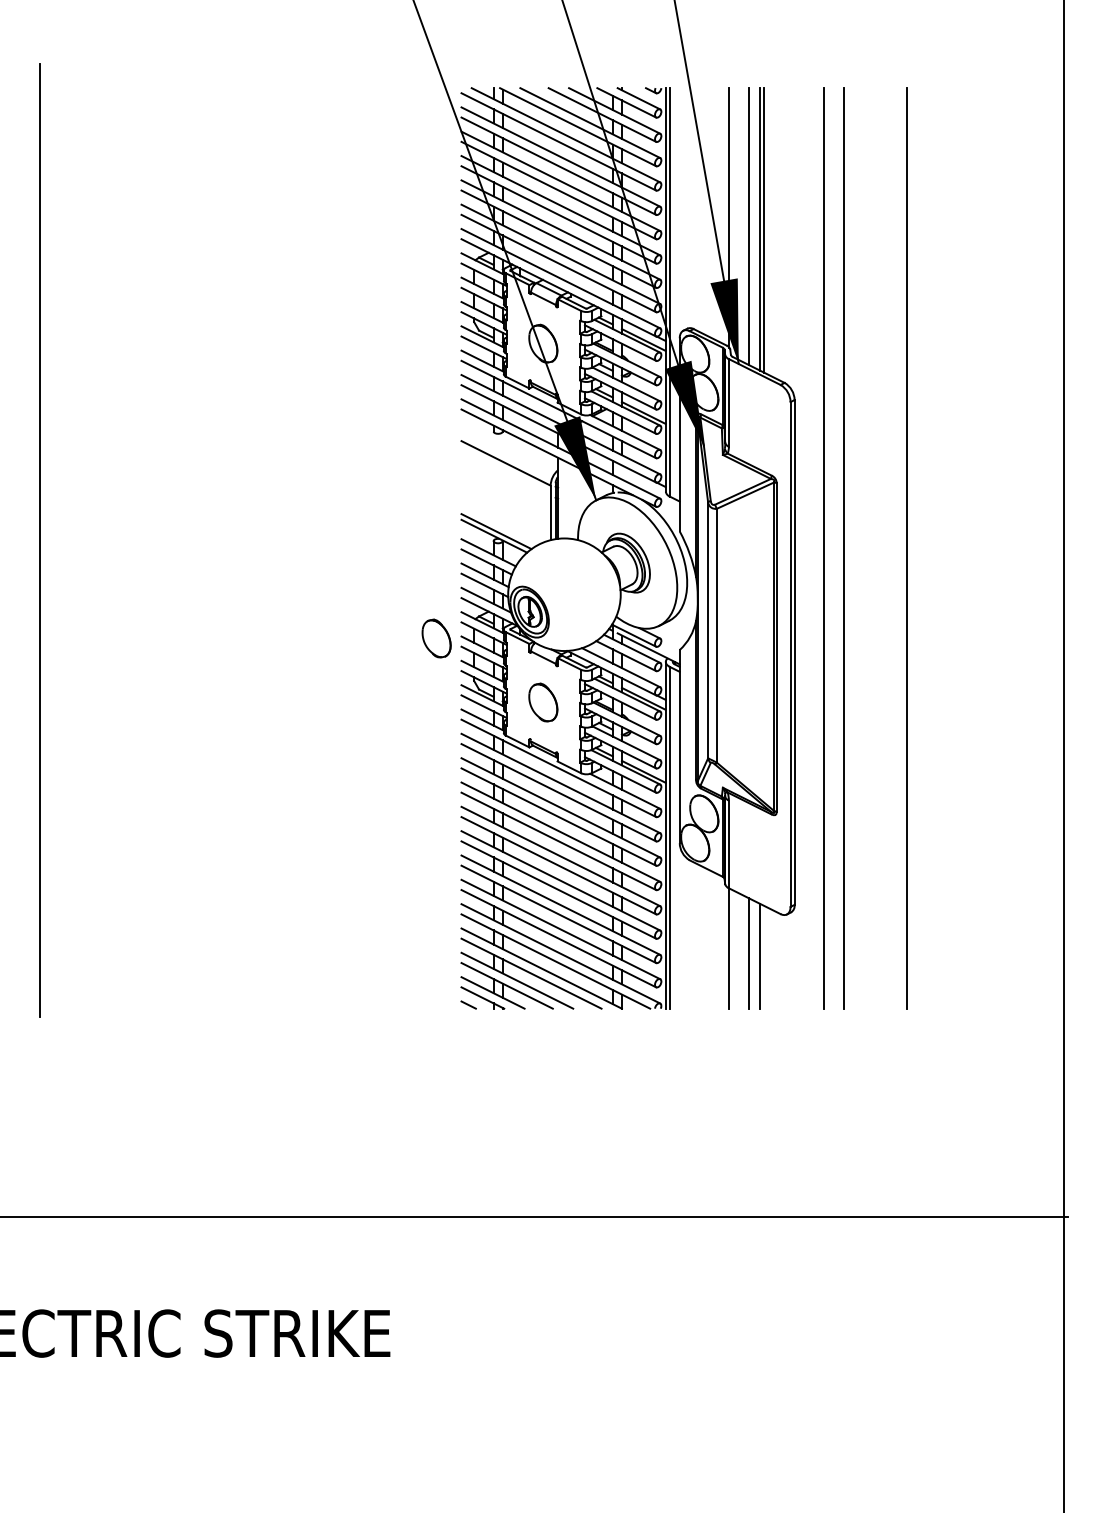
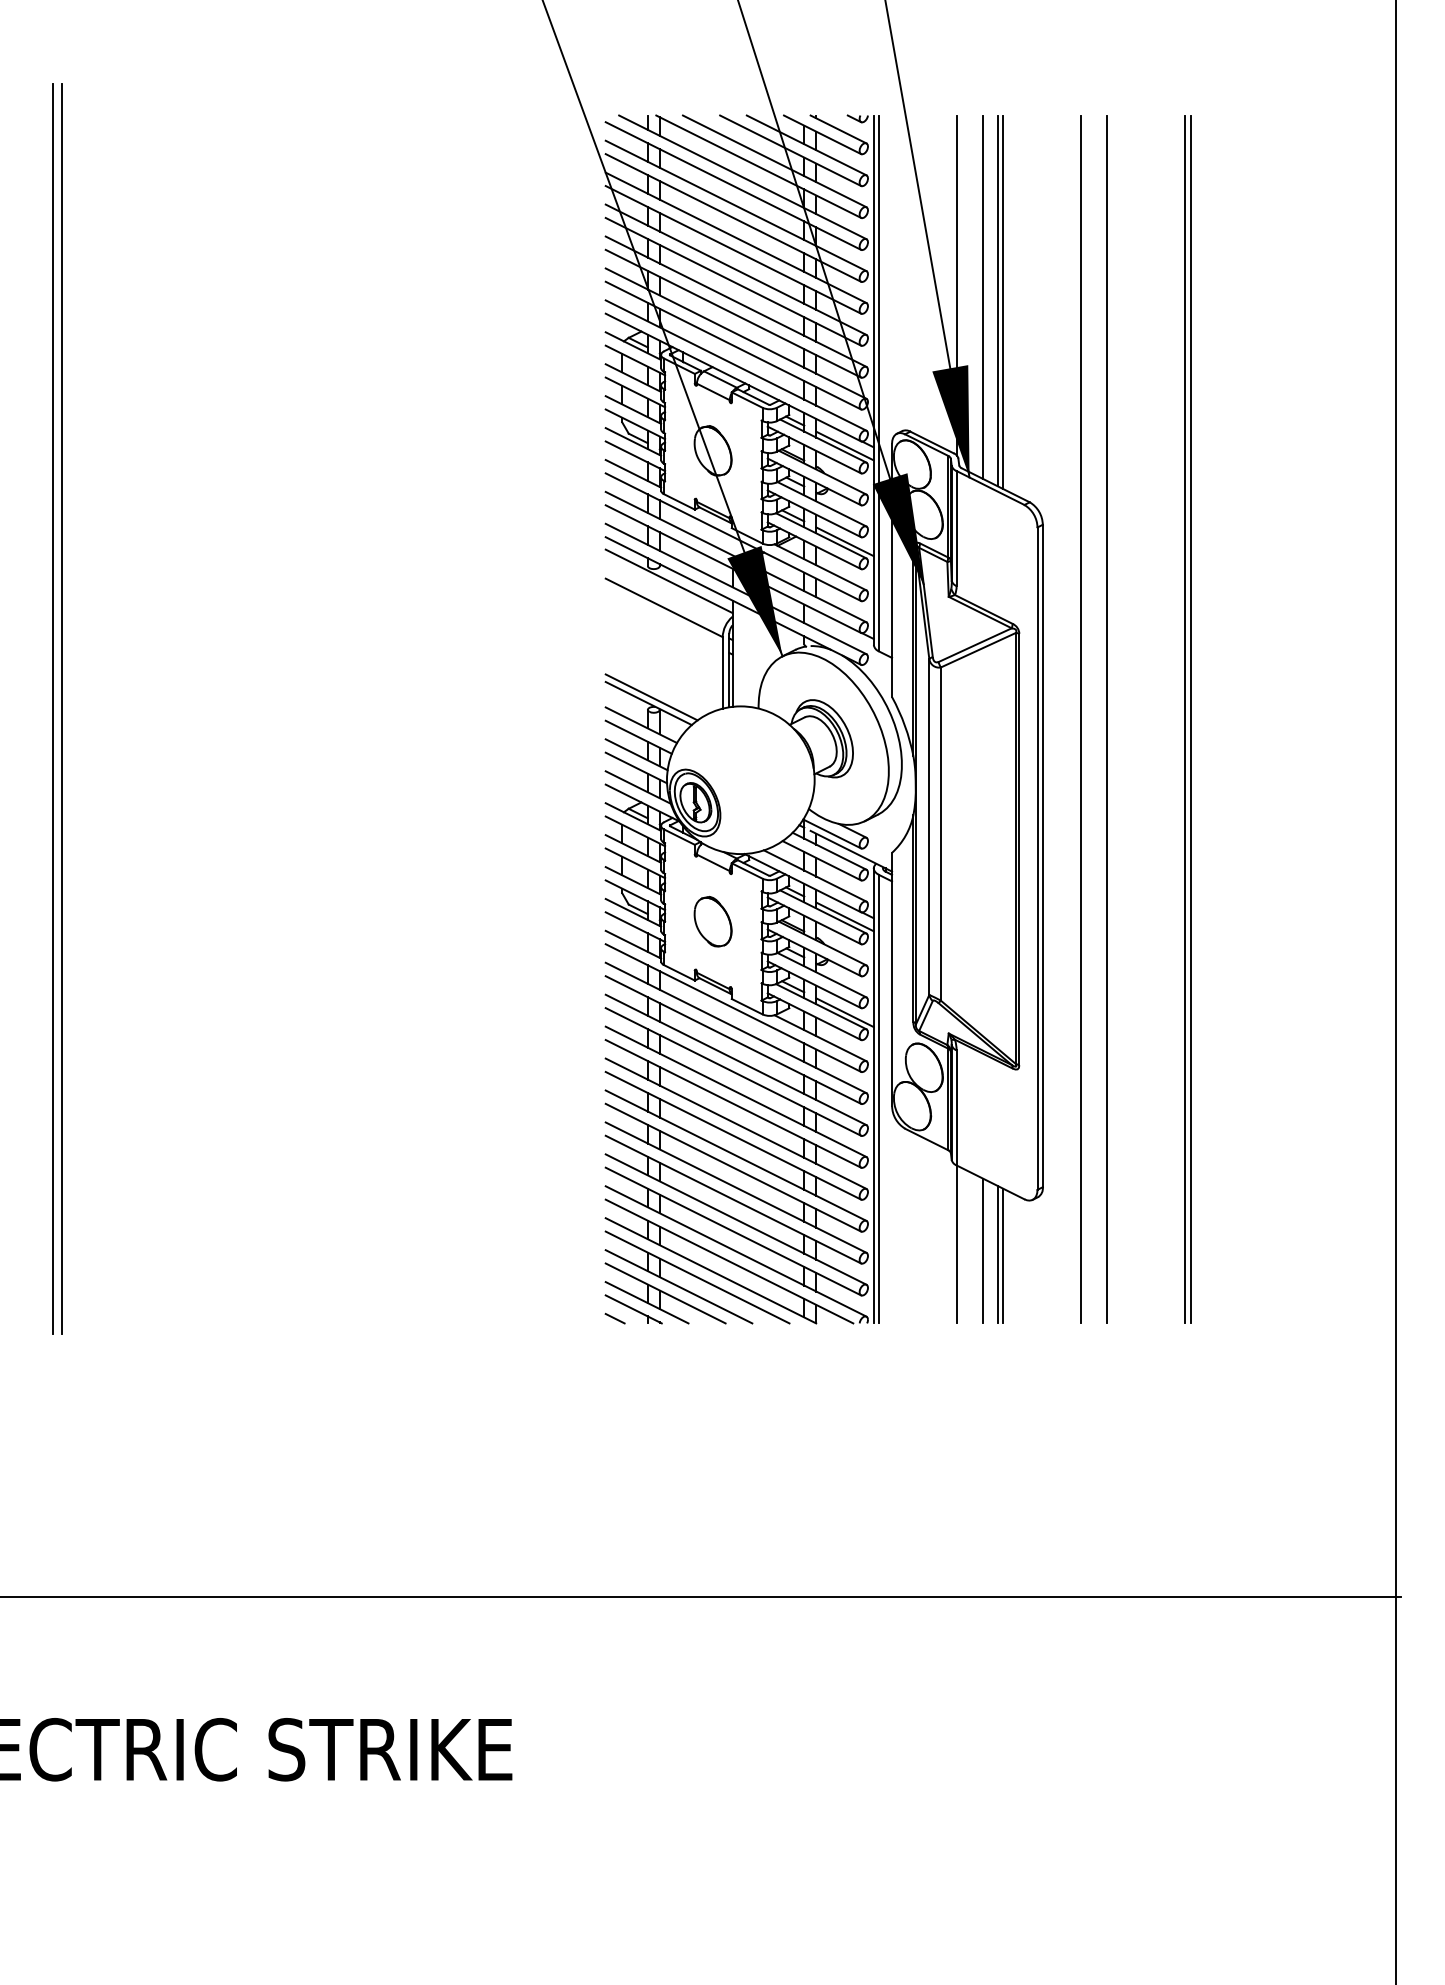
line: (509, 443) -> (668, 581), added
line: (47, 540) -> (62, 708), added
line: (903, 548) -> (1185, 719), added
part: (436, 638) -> (572, 837), removed
line: (763, 956) -> (1002, 1255), added

